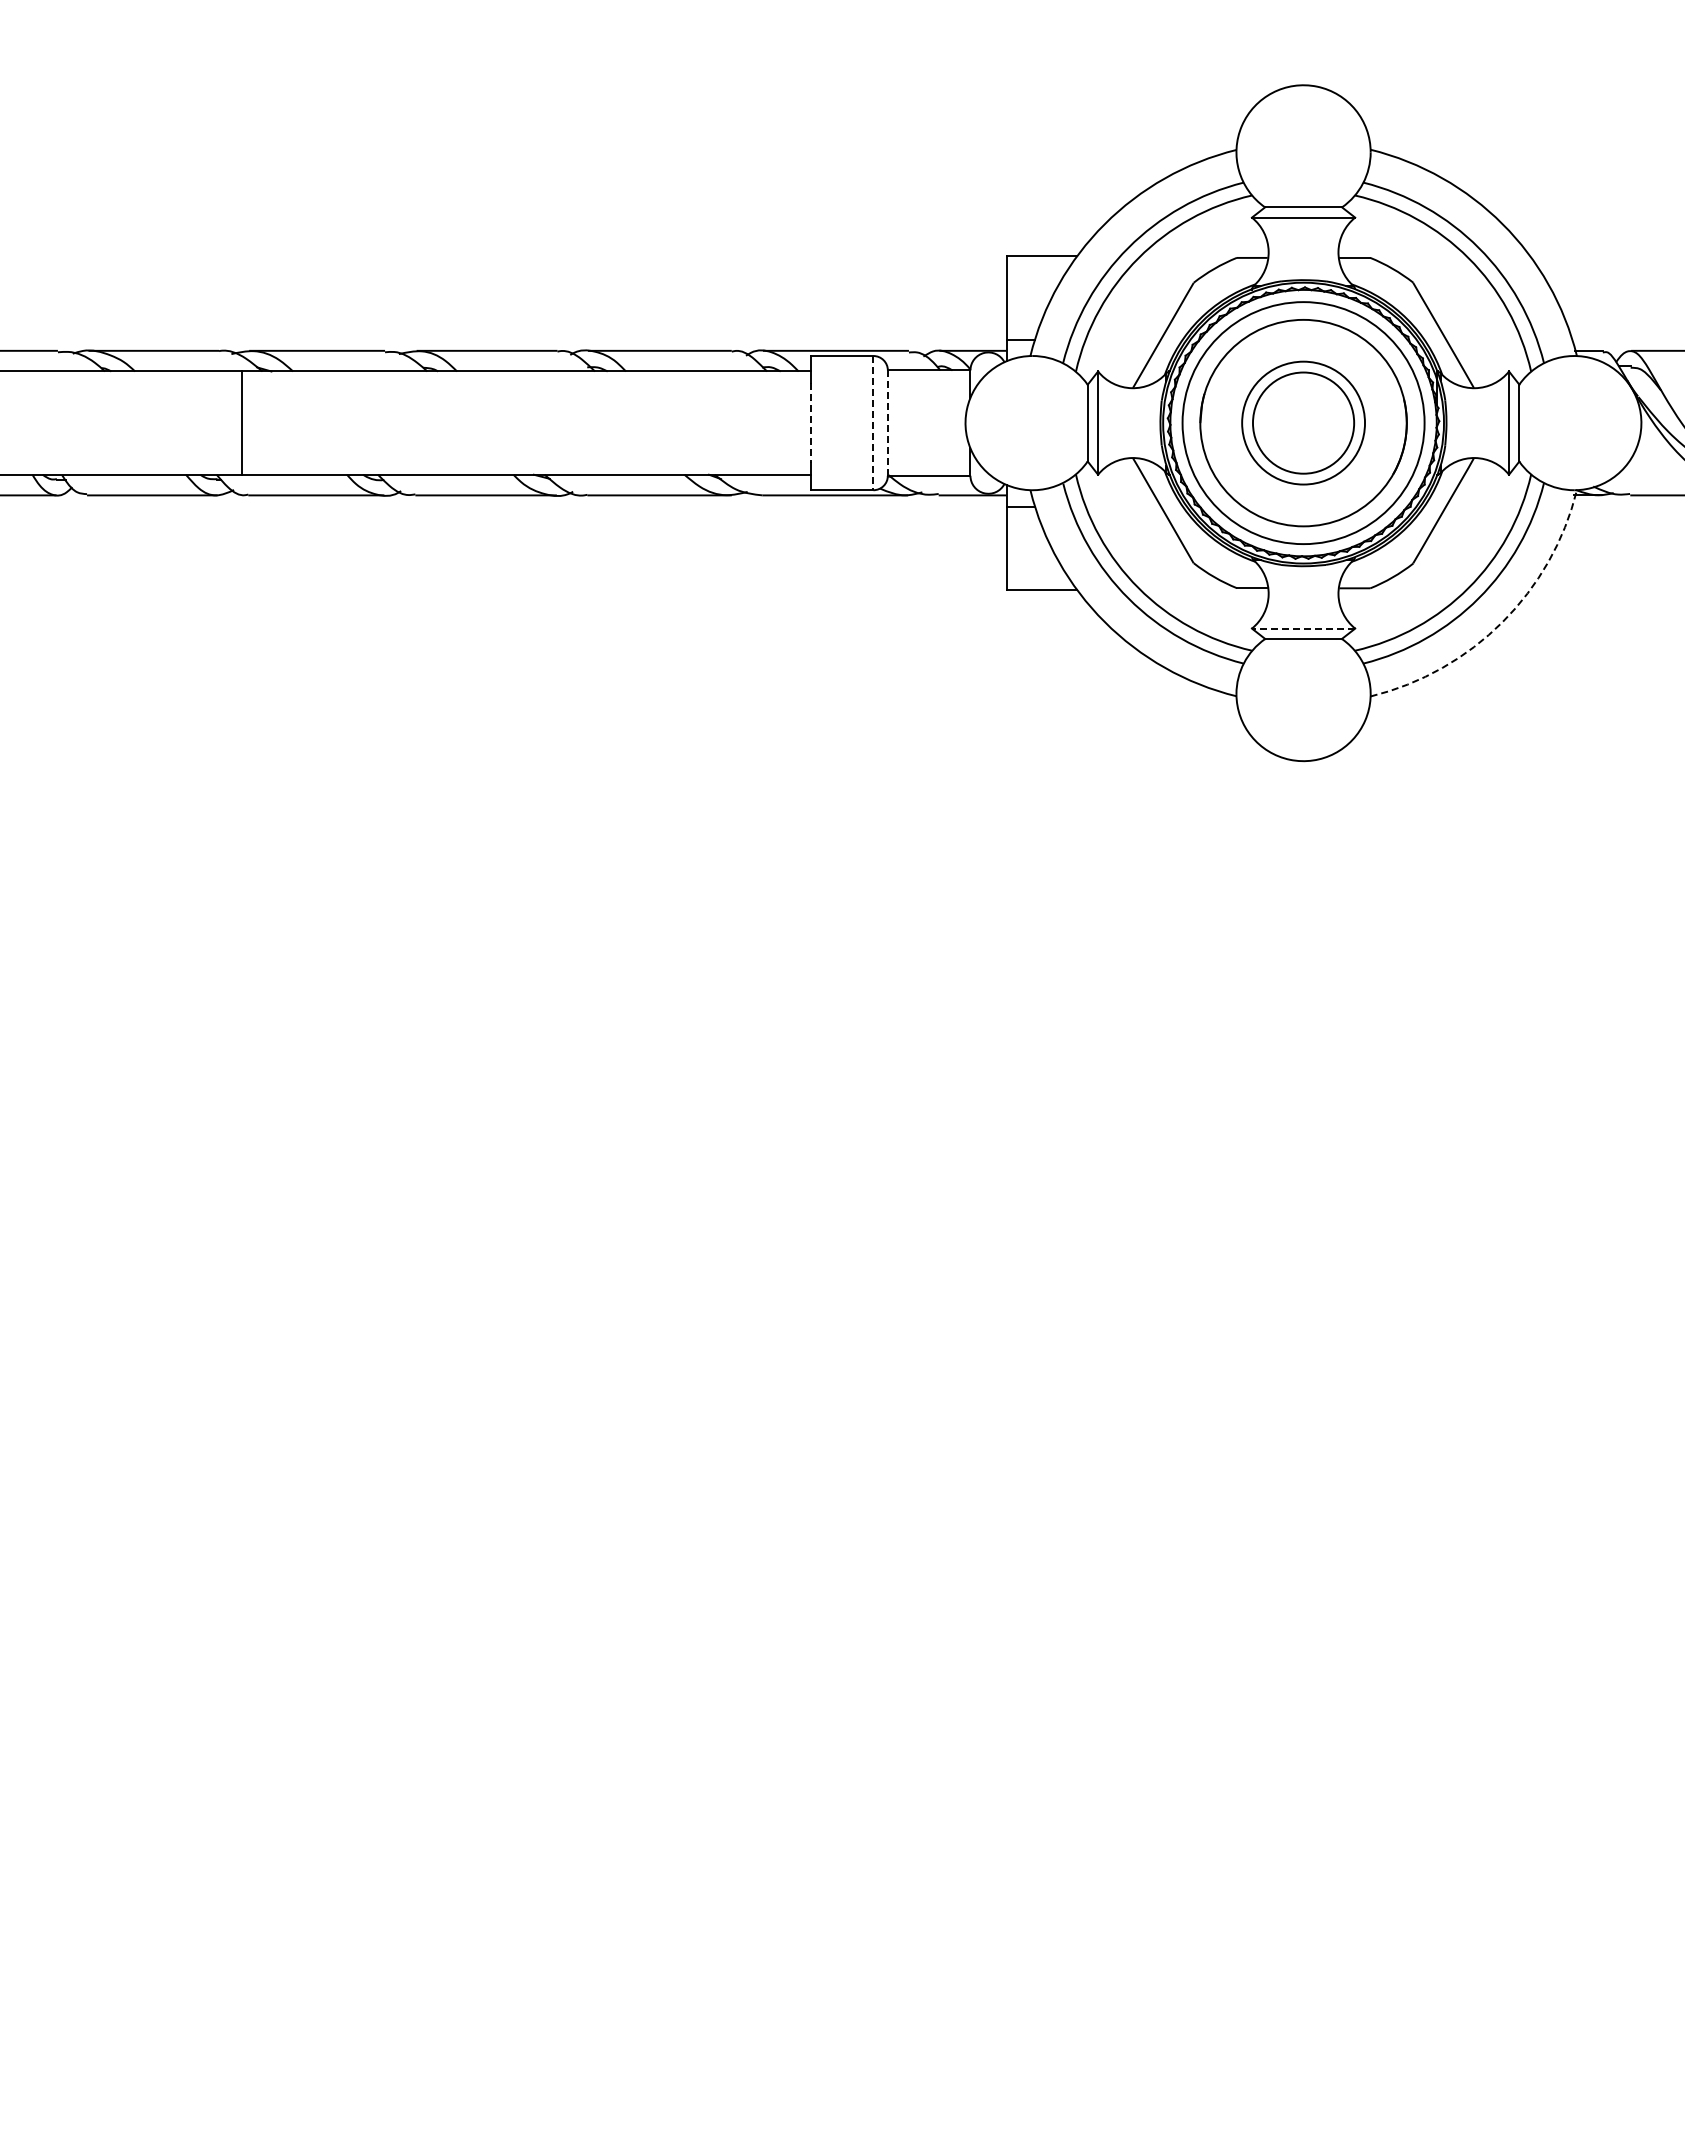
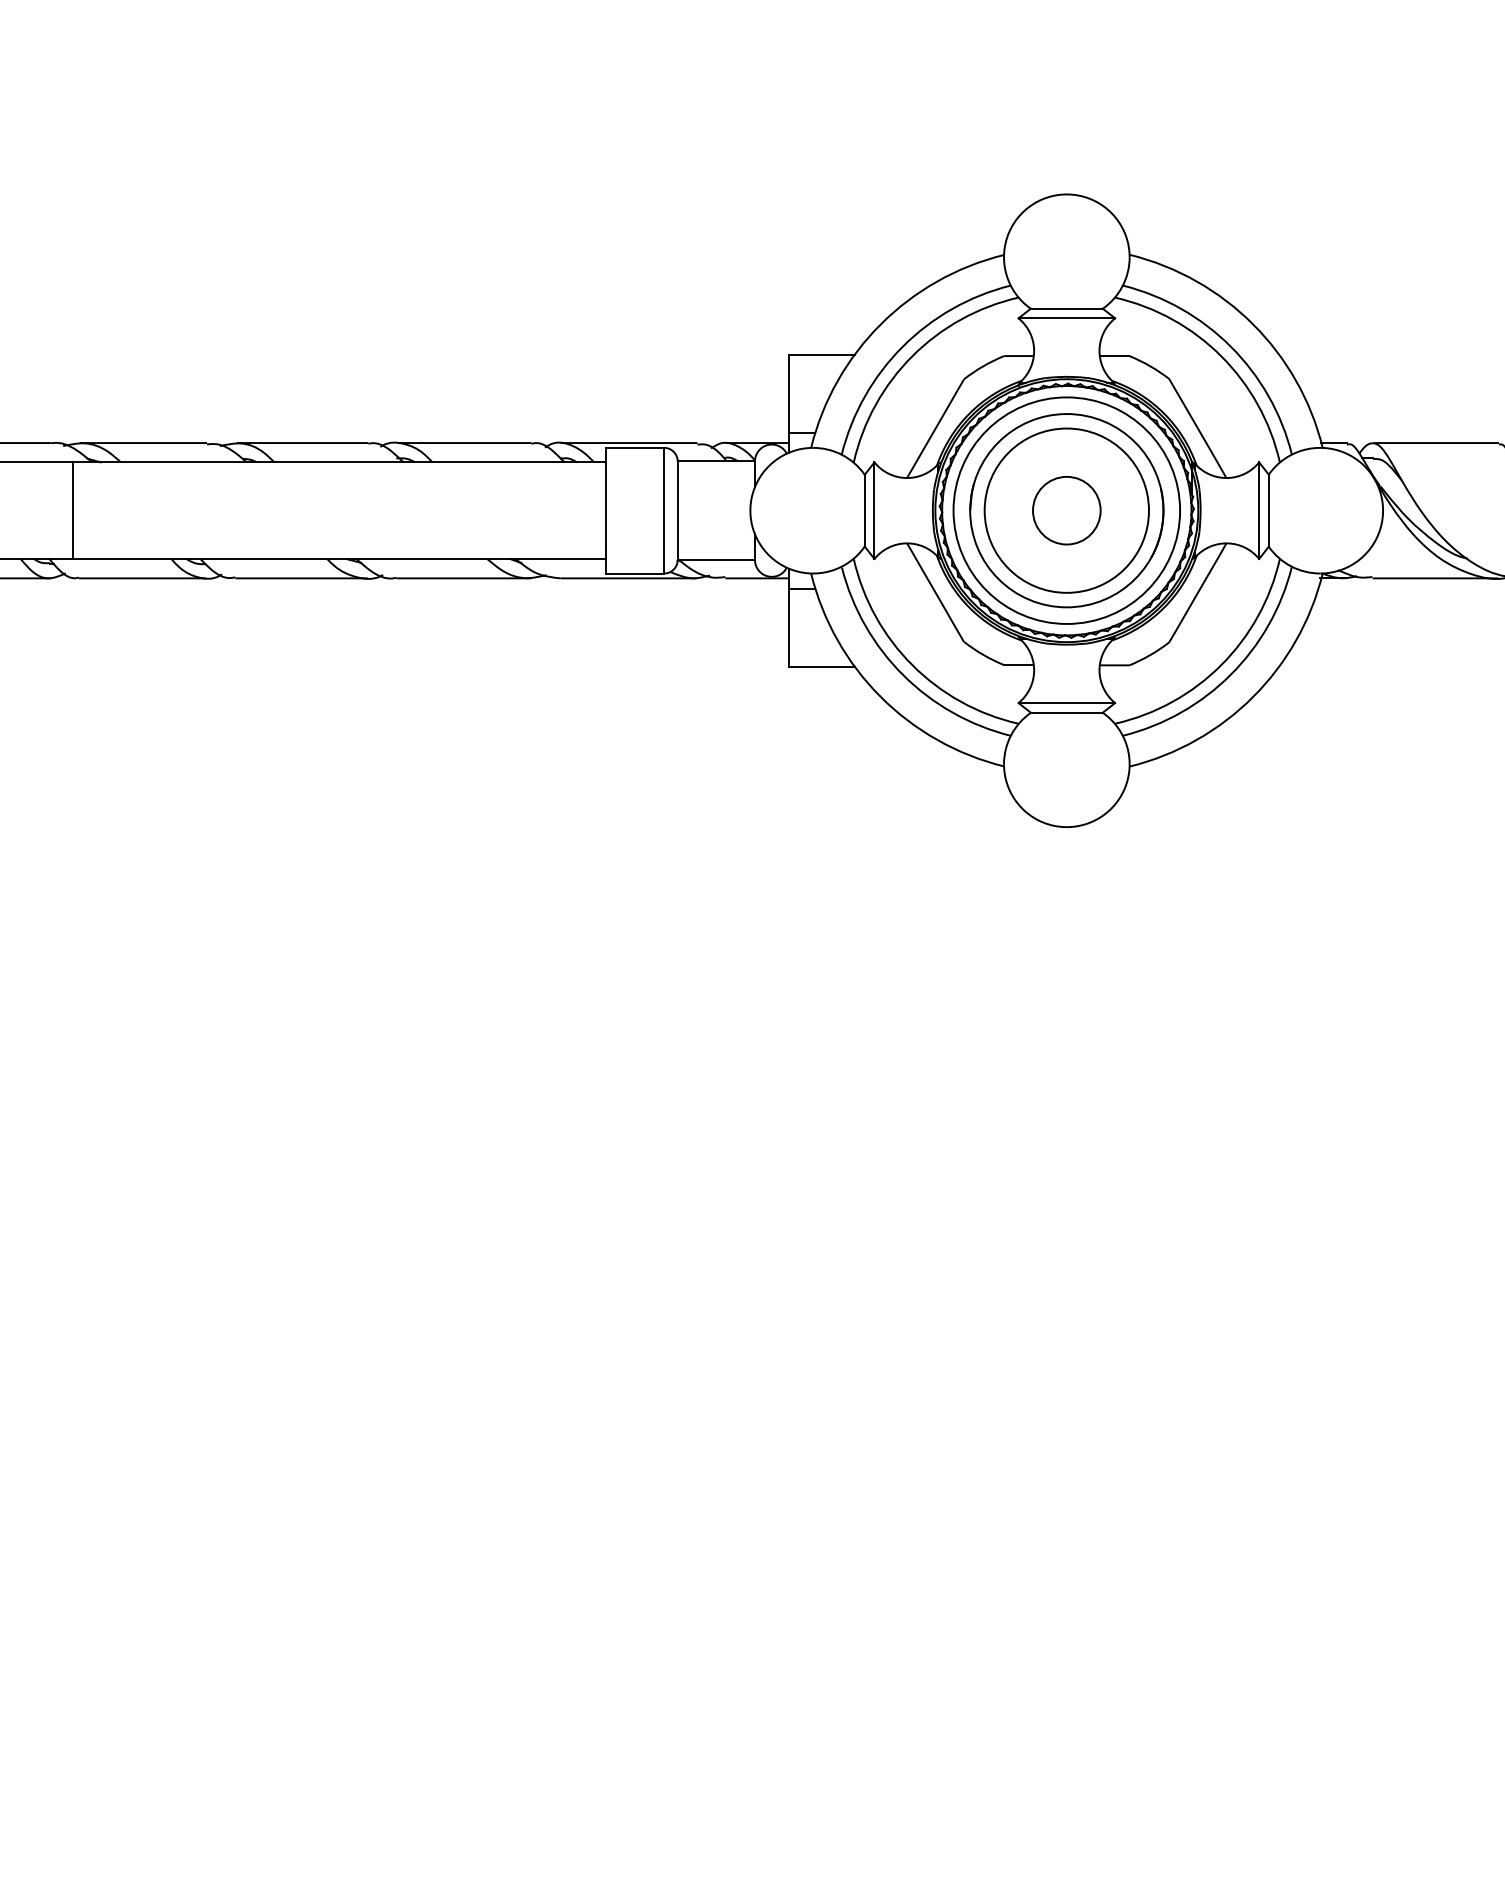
circle: (1303, 422) -> (1066, 510), size x0.71
circle: (1303, 422) -> (1066, 510), size x1.43
line: (811, 423) -> (606, 511), dashed -> solid
line: (873, 423) -> (664, 511), dashed -> solid
line: (887, 423) -> (677, 511), dashed -> solid
arc: (1502, 622) -> (1253, 697), dashed -> solid
line: (1303, 628) -> (1066, 702), dashed -> solid

